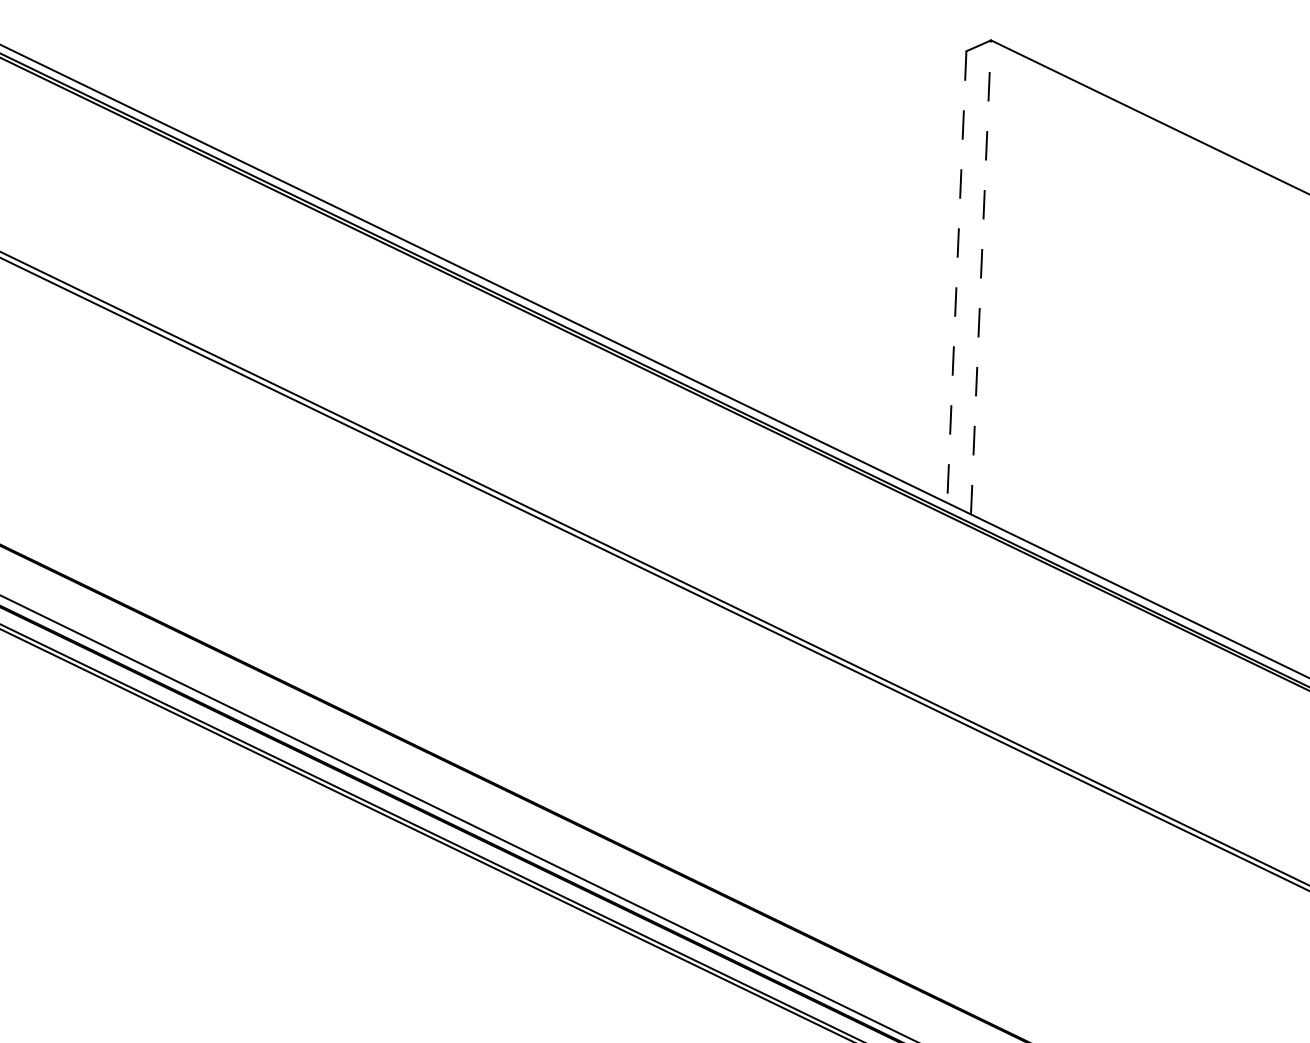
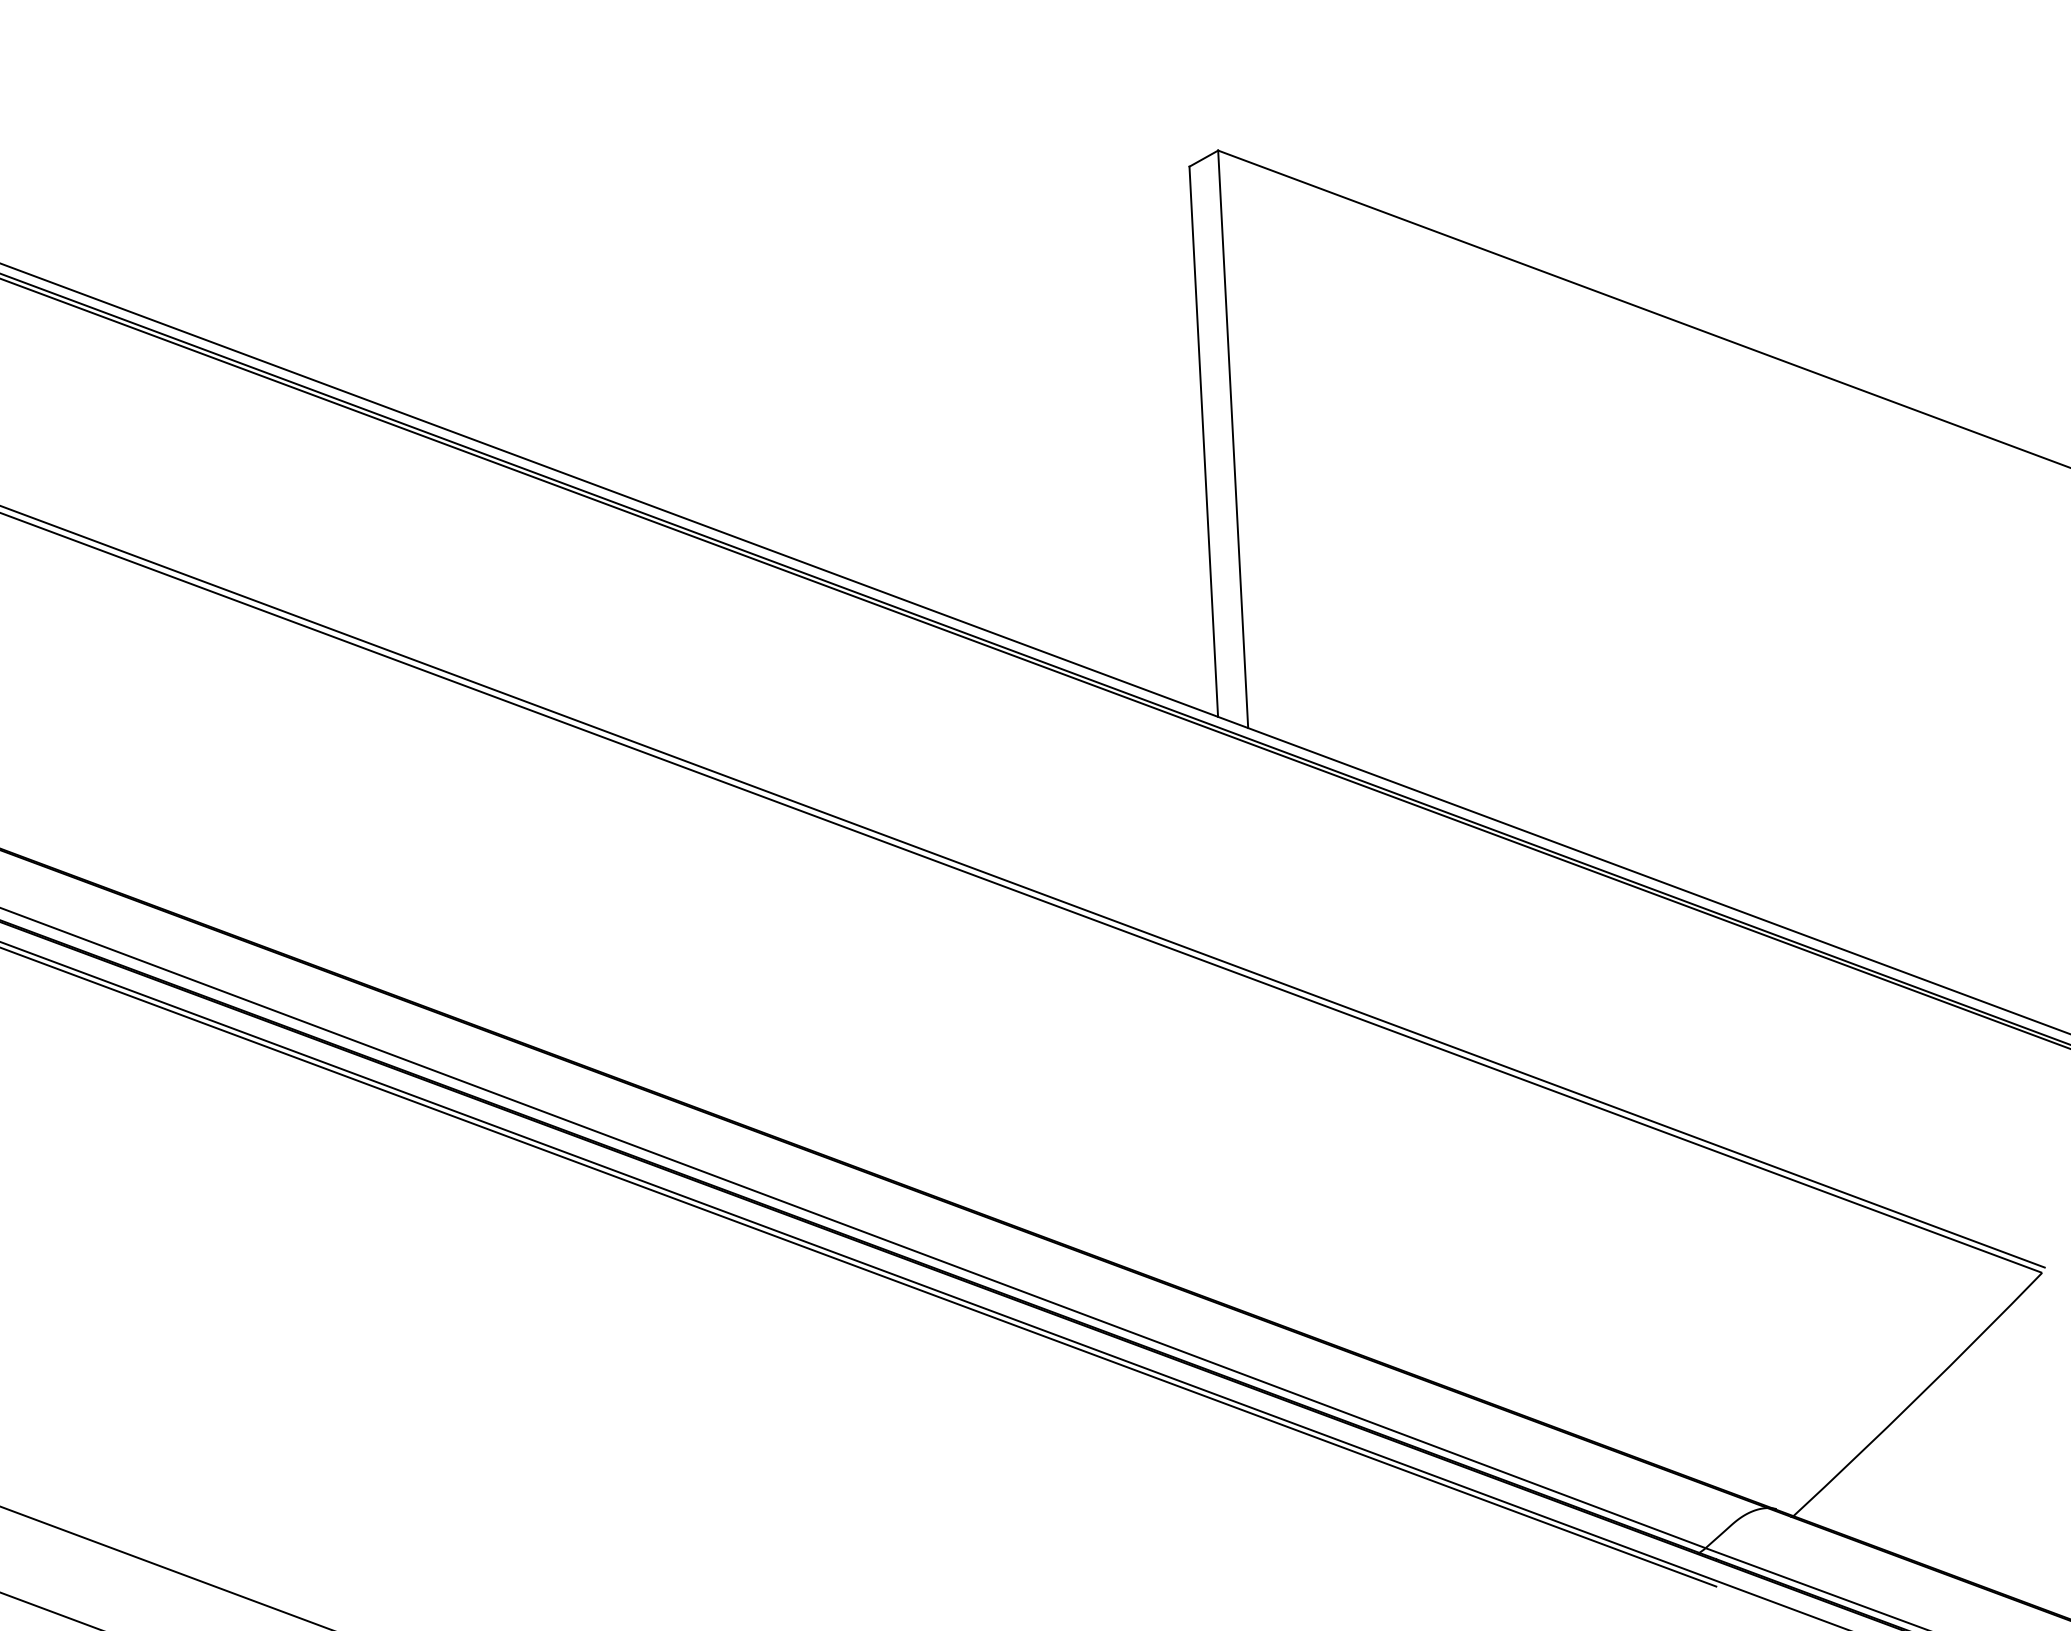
line: (981, 276) -> (1233, 438), dashed -> solid
line: (956, 277) -> (1203, 442), dashed -> solid

